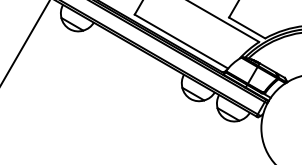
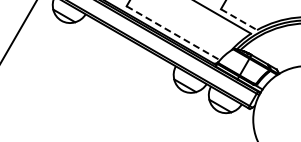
line: (247, 28) -> (239, 20), solid -> dashed
line: (181, 41) -> (173, 33), solid -> dashed

